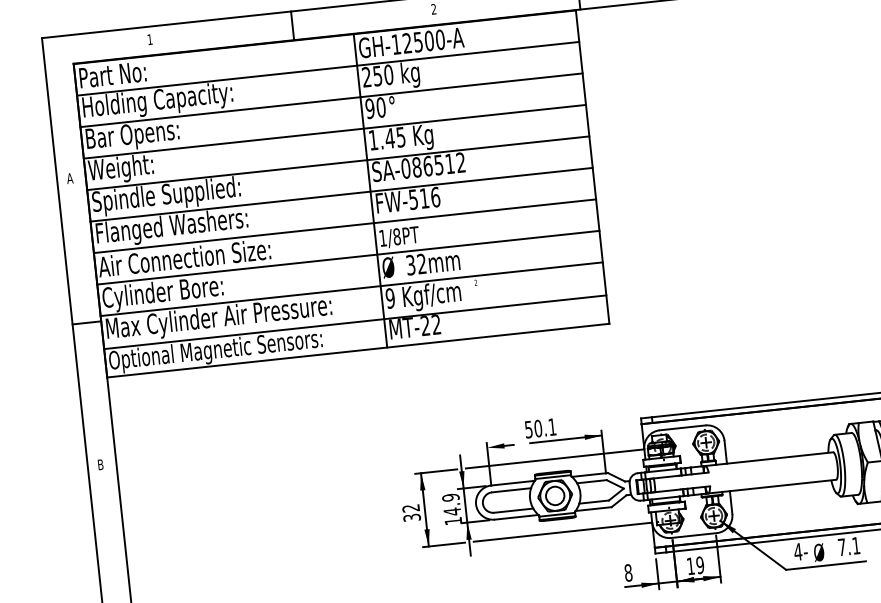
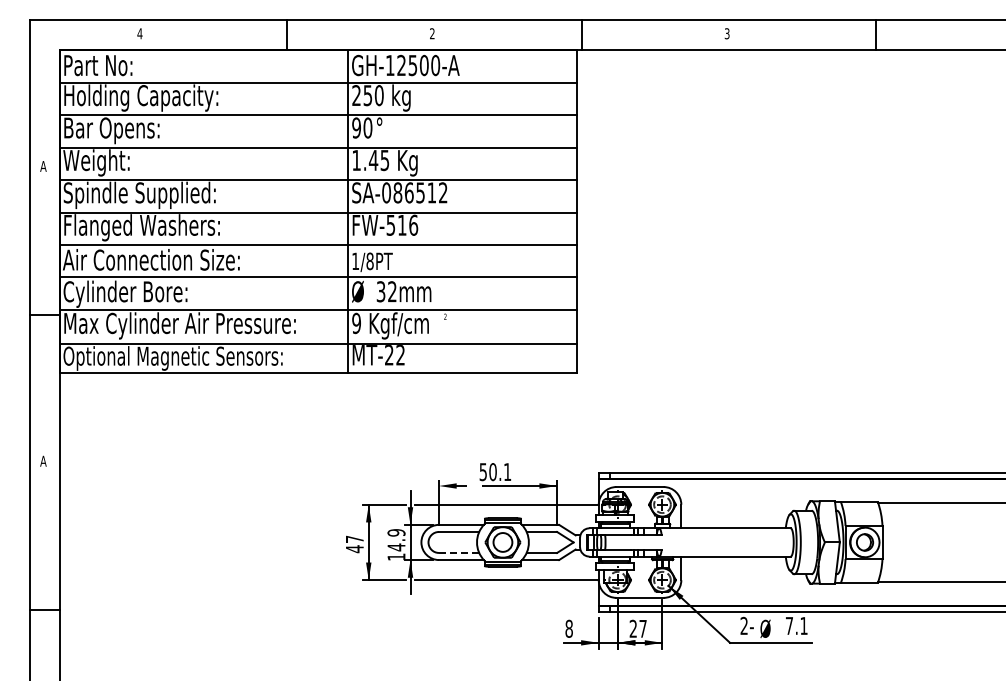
text: (149, 39) -> (139, 33), 1 -> 4
text: (100, 464) -> (43, 460), B -> A
line: (514, 510) -> (459, 552), solid -> dashed
text: (411, 513) -> (354, 544), 32 -> 47
text: (798, 551) -> (744, 625), 4- -> 2-
text: (694, 565) -> (637, 628), 19 -> 27

